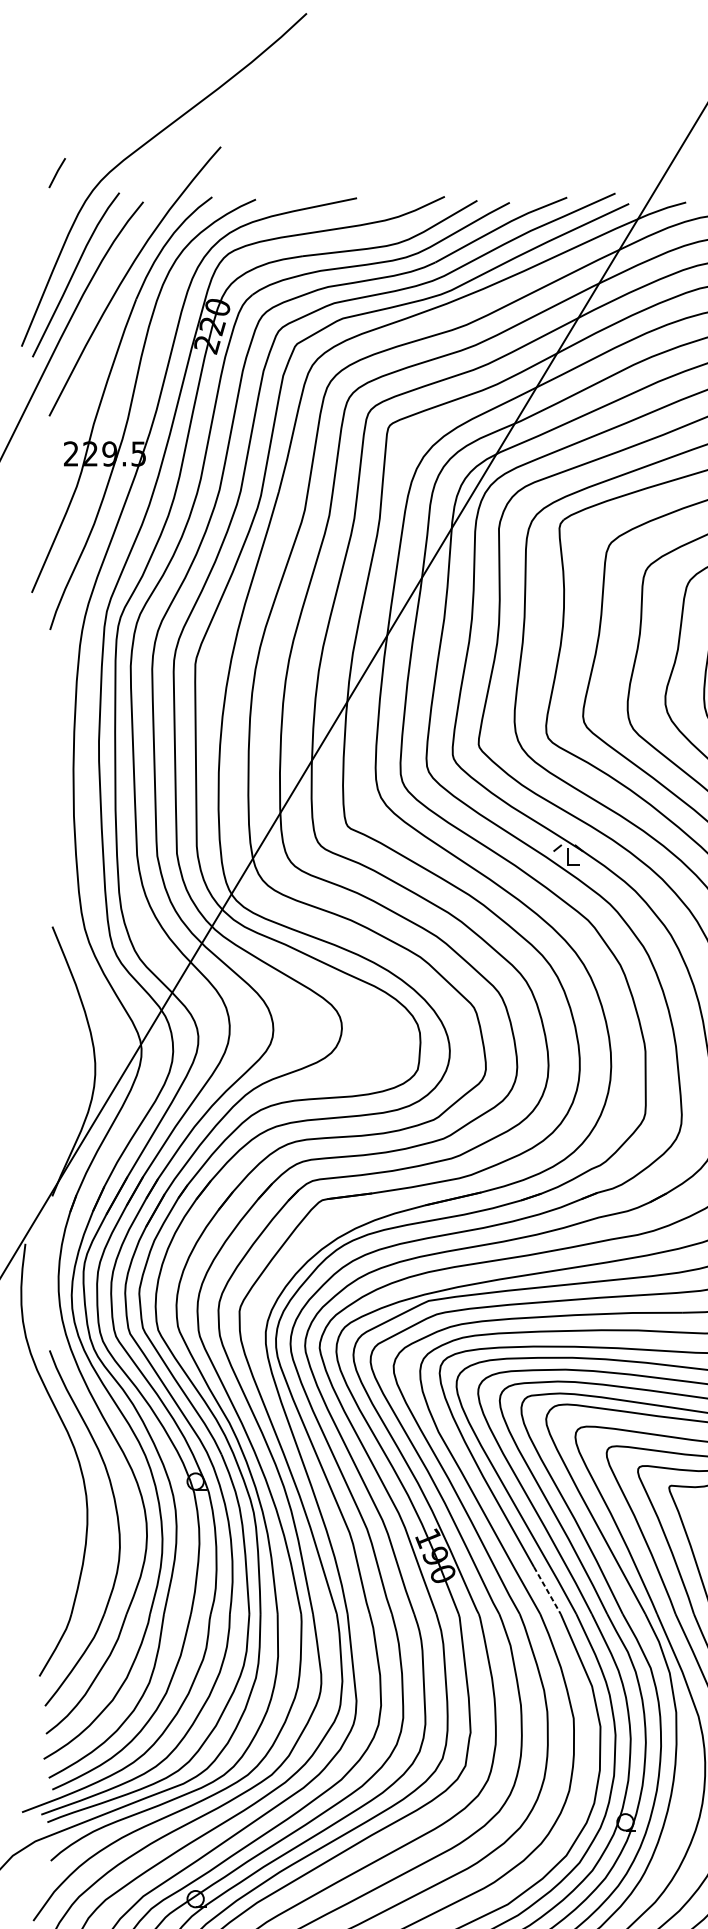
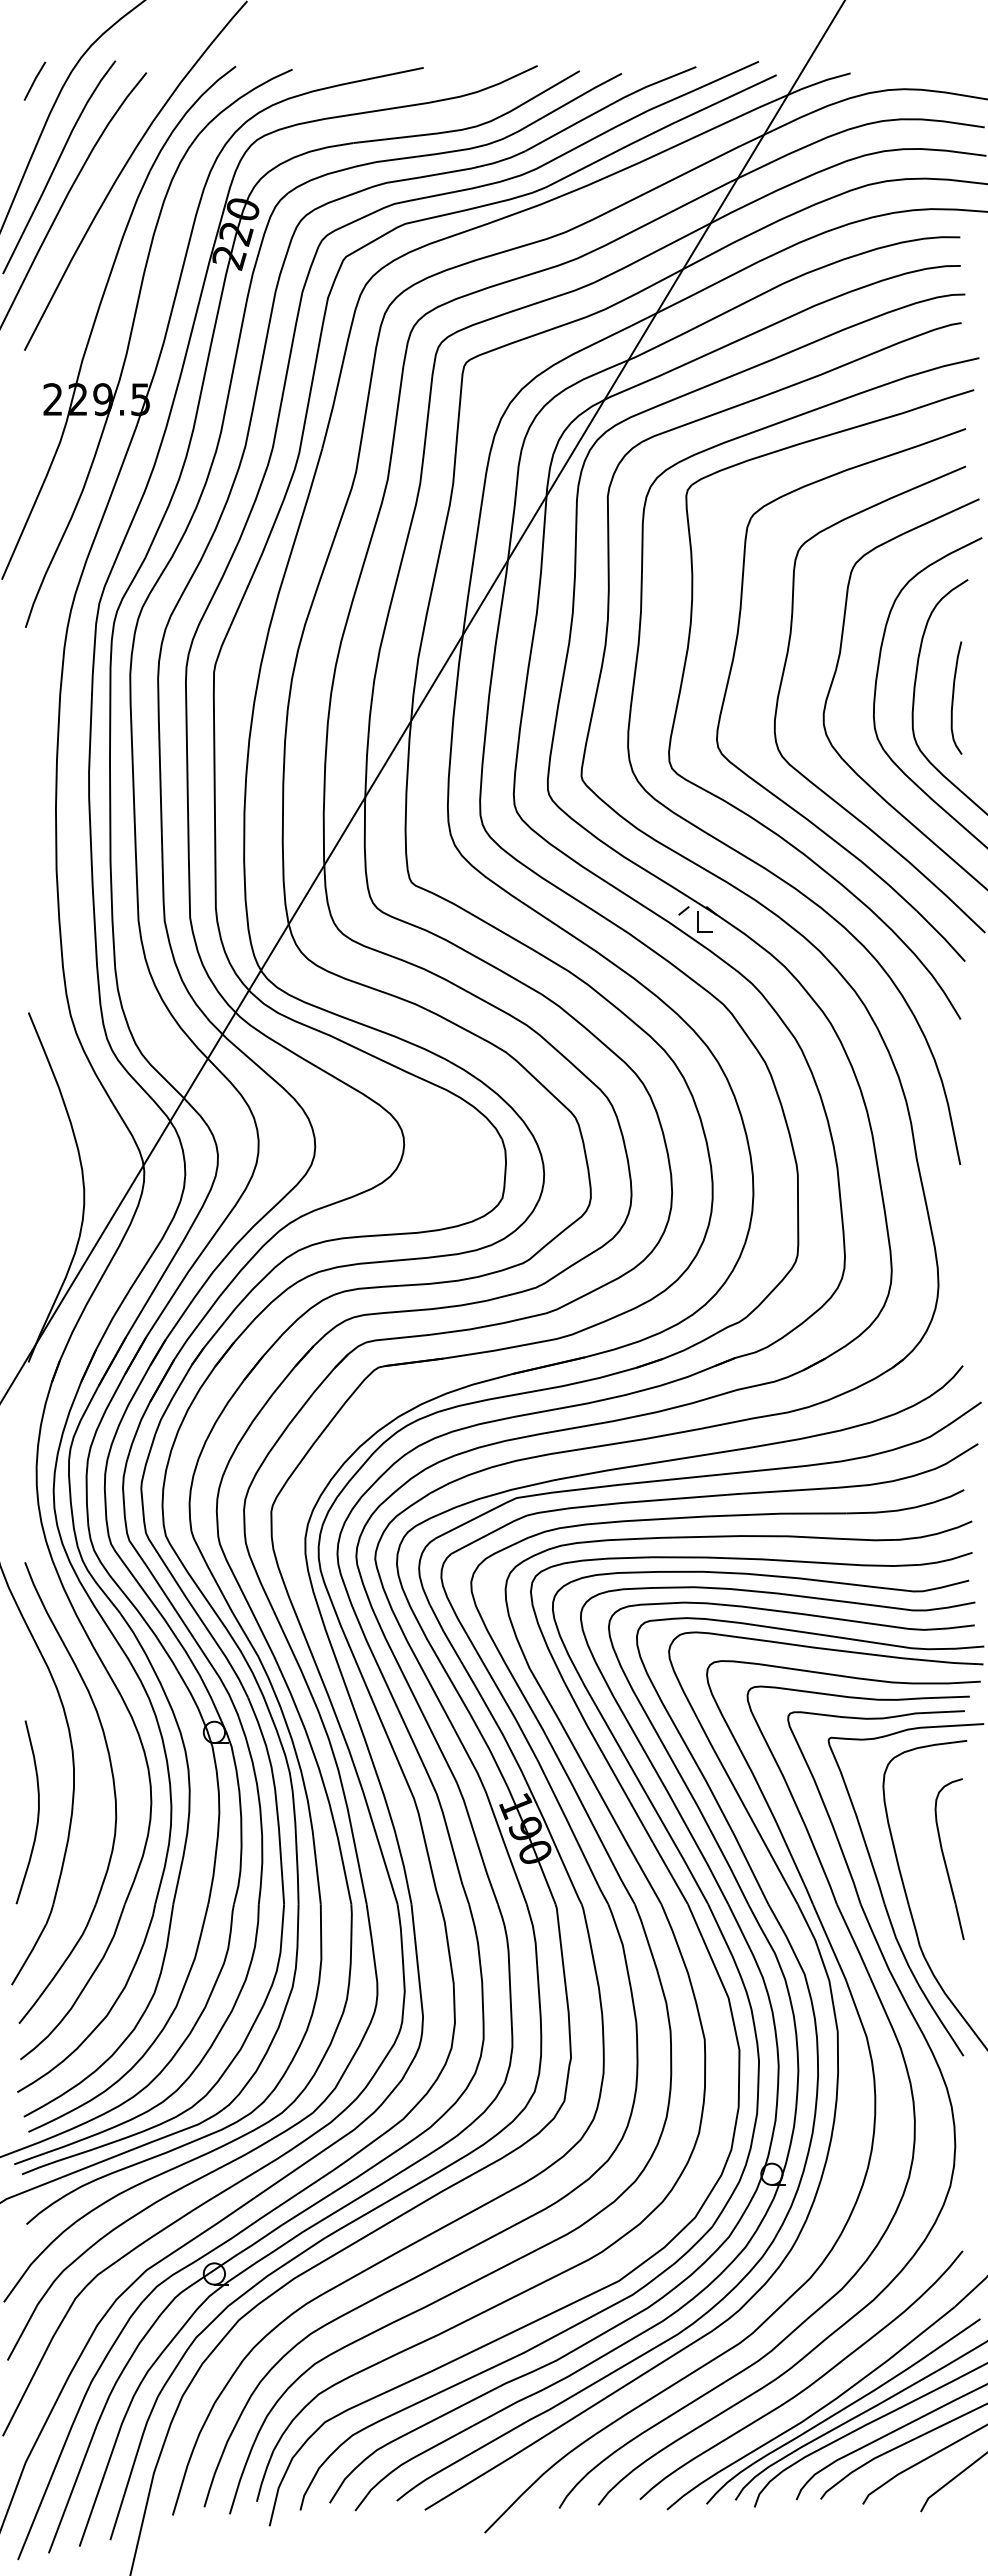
line: (56, 172) -> (34, 80), moved
curve: (59, 1543) -> (37, 1812), added
line: (547, 1591) -> (670, 1874), dashed -> solid

